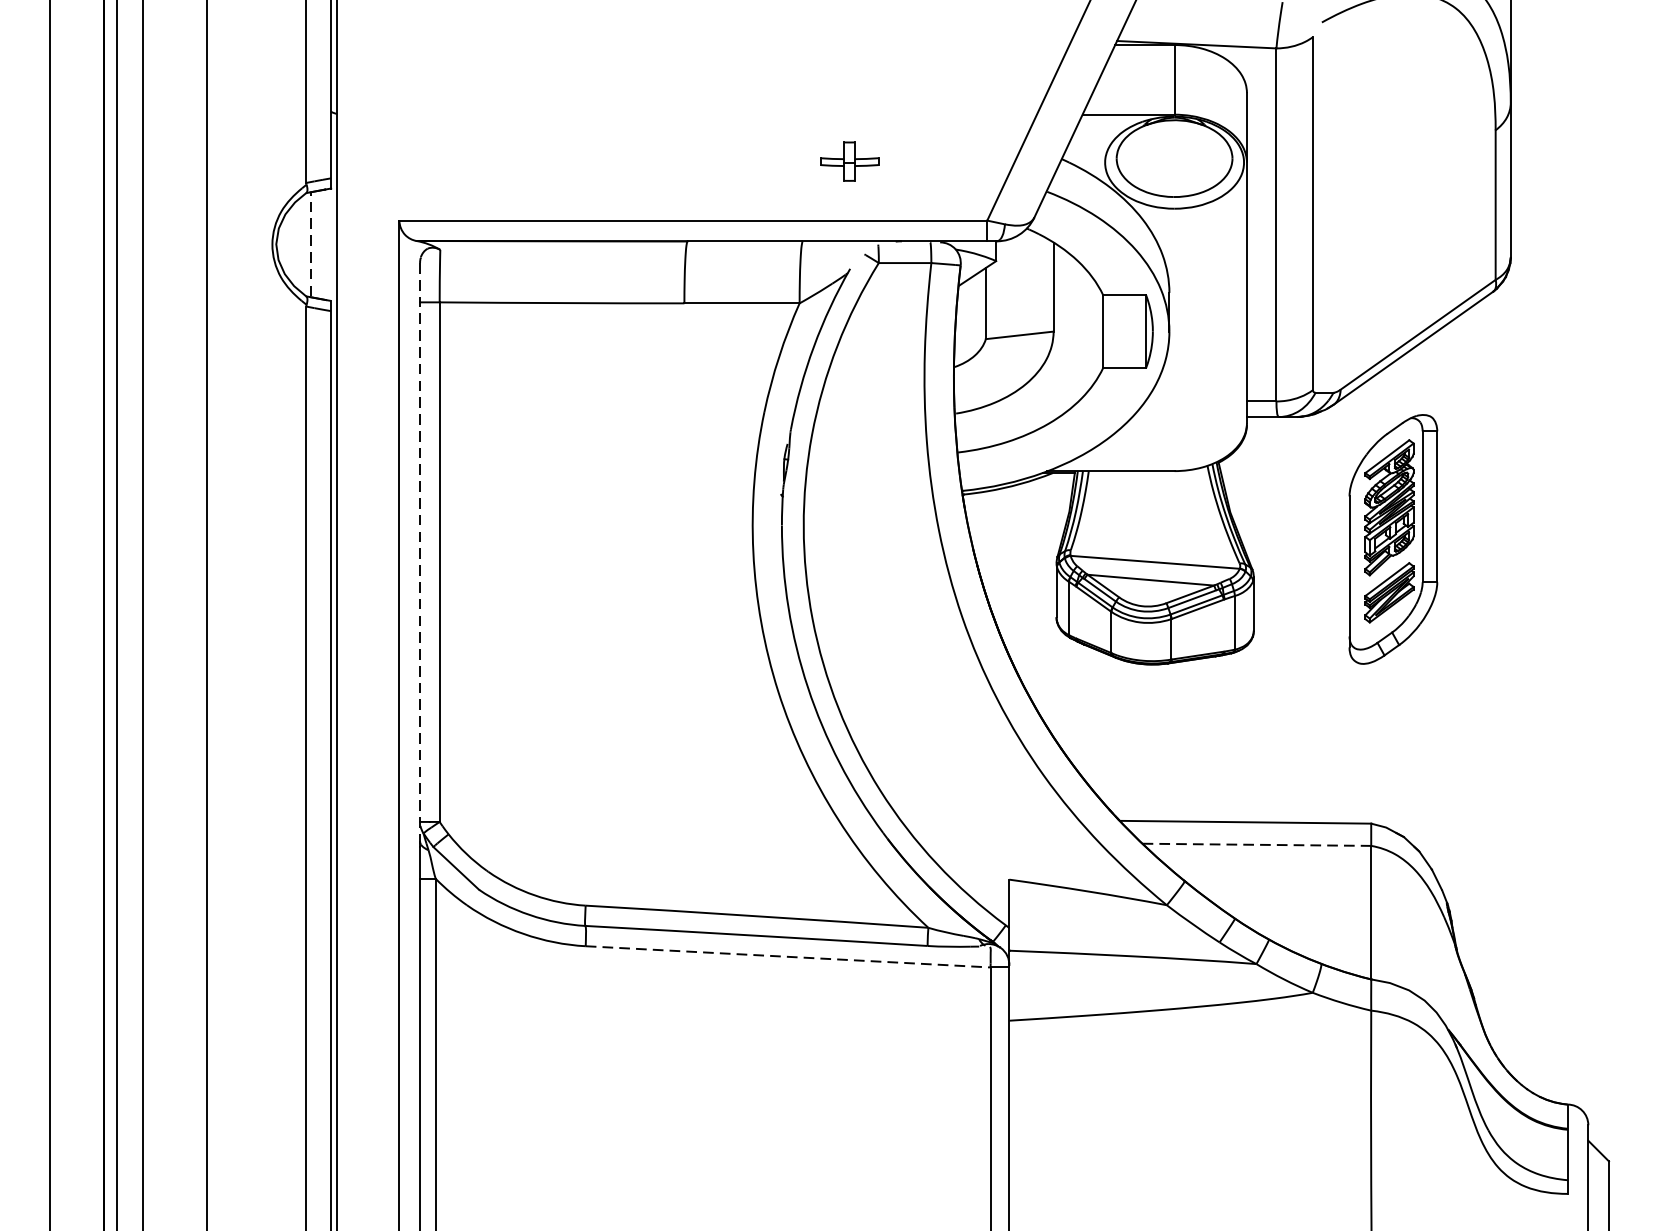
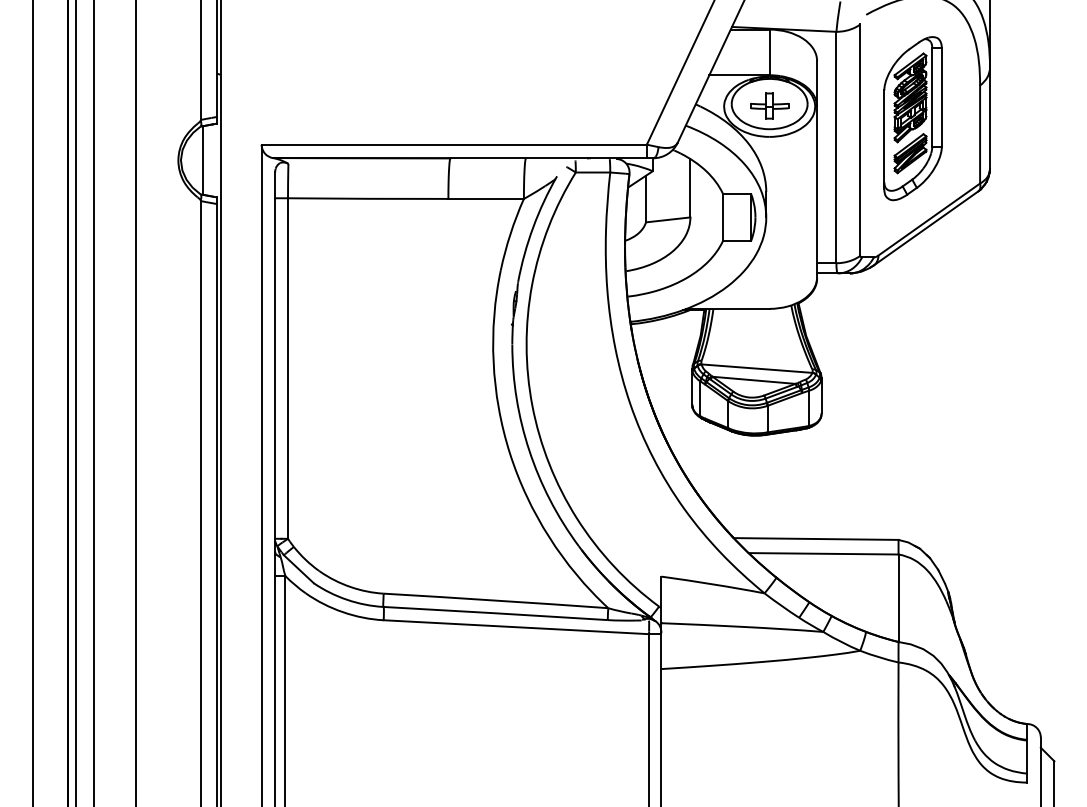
part: (849, 160) -> (769, 105), moved
line: (310, 243) -> (203, 159), dashed -> solid
part: (1392, 539) -> (912, 118), moved
line: (420, 555) -> (275, 364), dashed -> solid
line: (1256, 844) -> (823, 553), dashed -> solid
line: (788, 957) -> (516, 627), dashed -> solid

